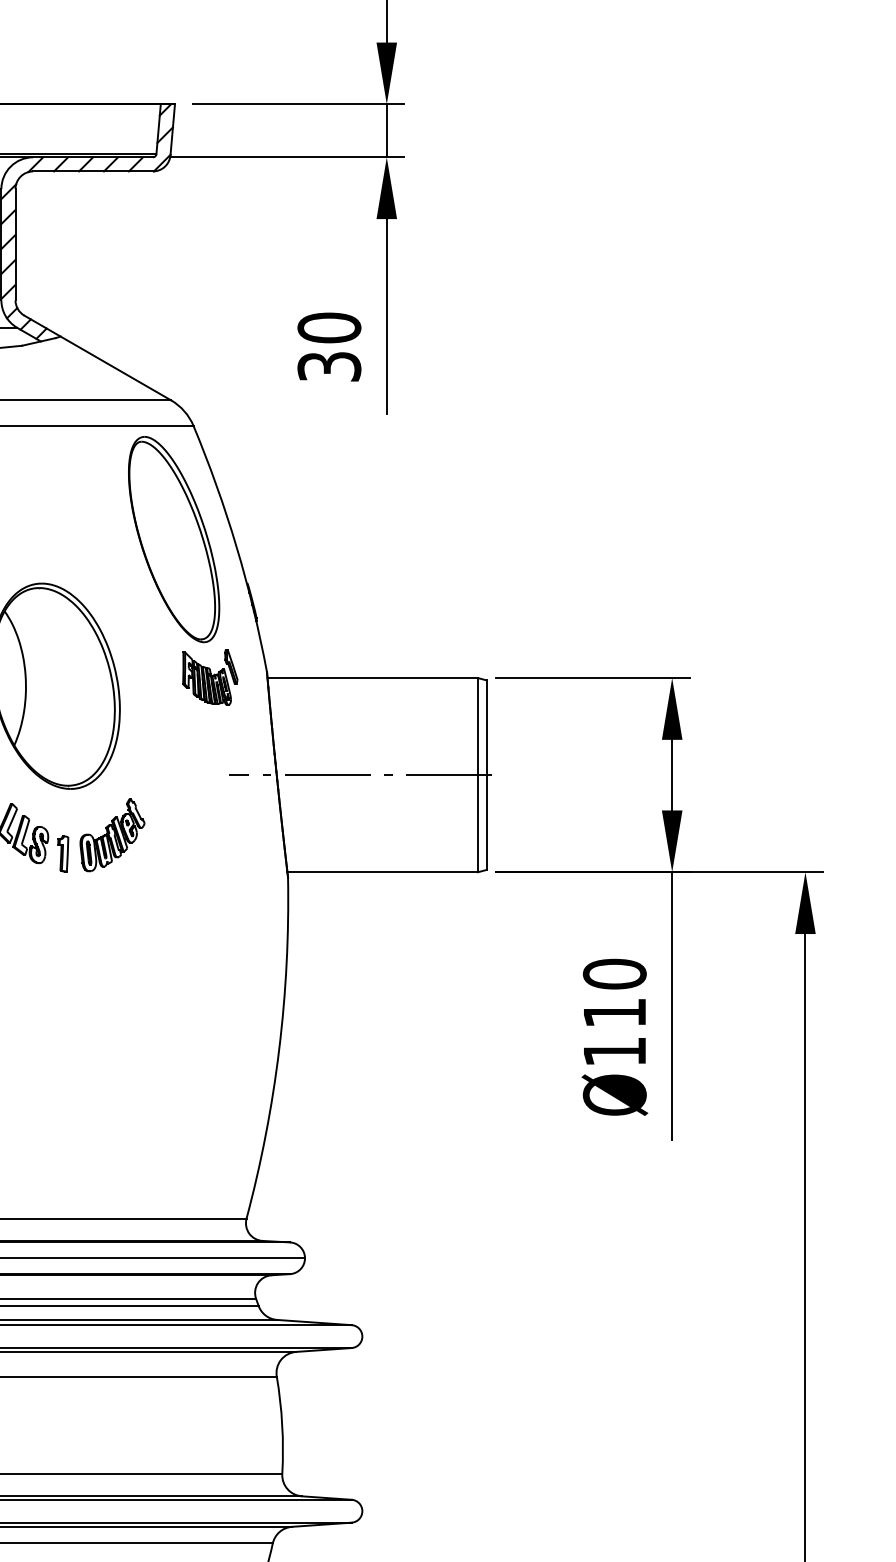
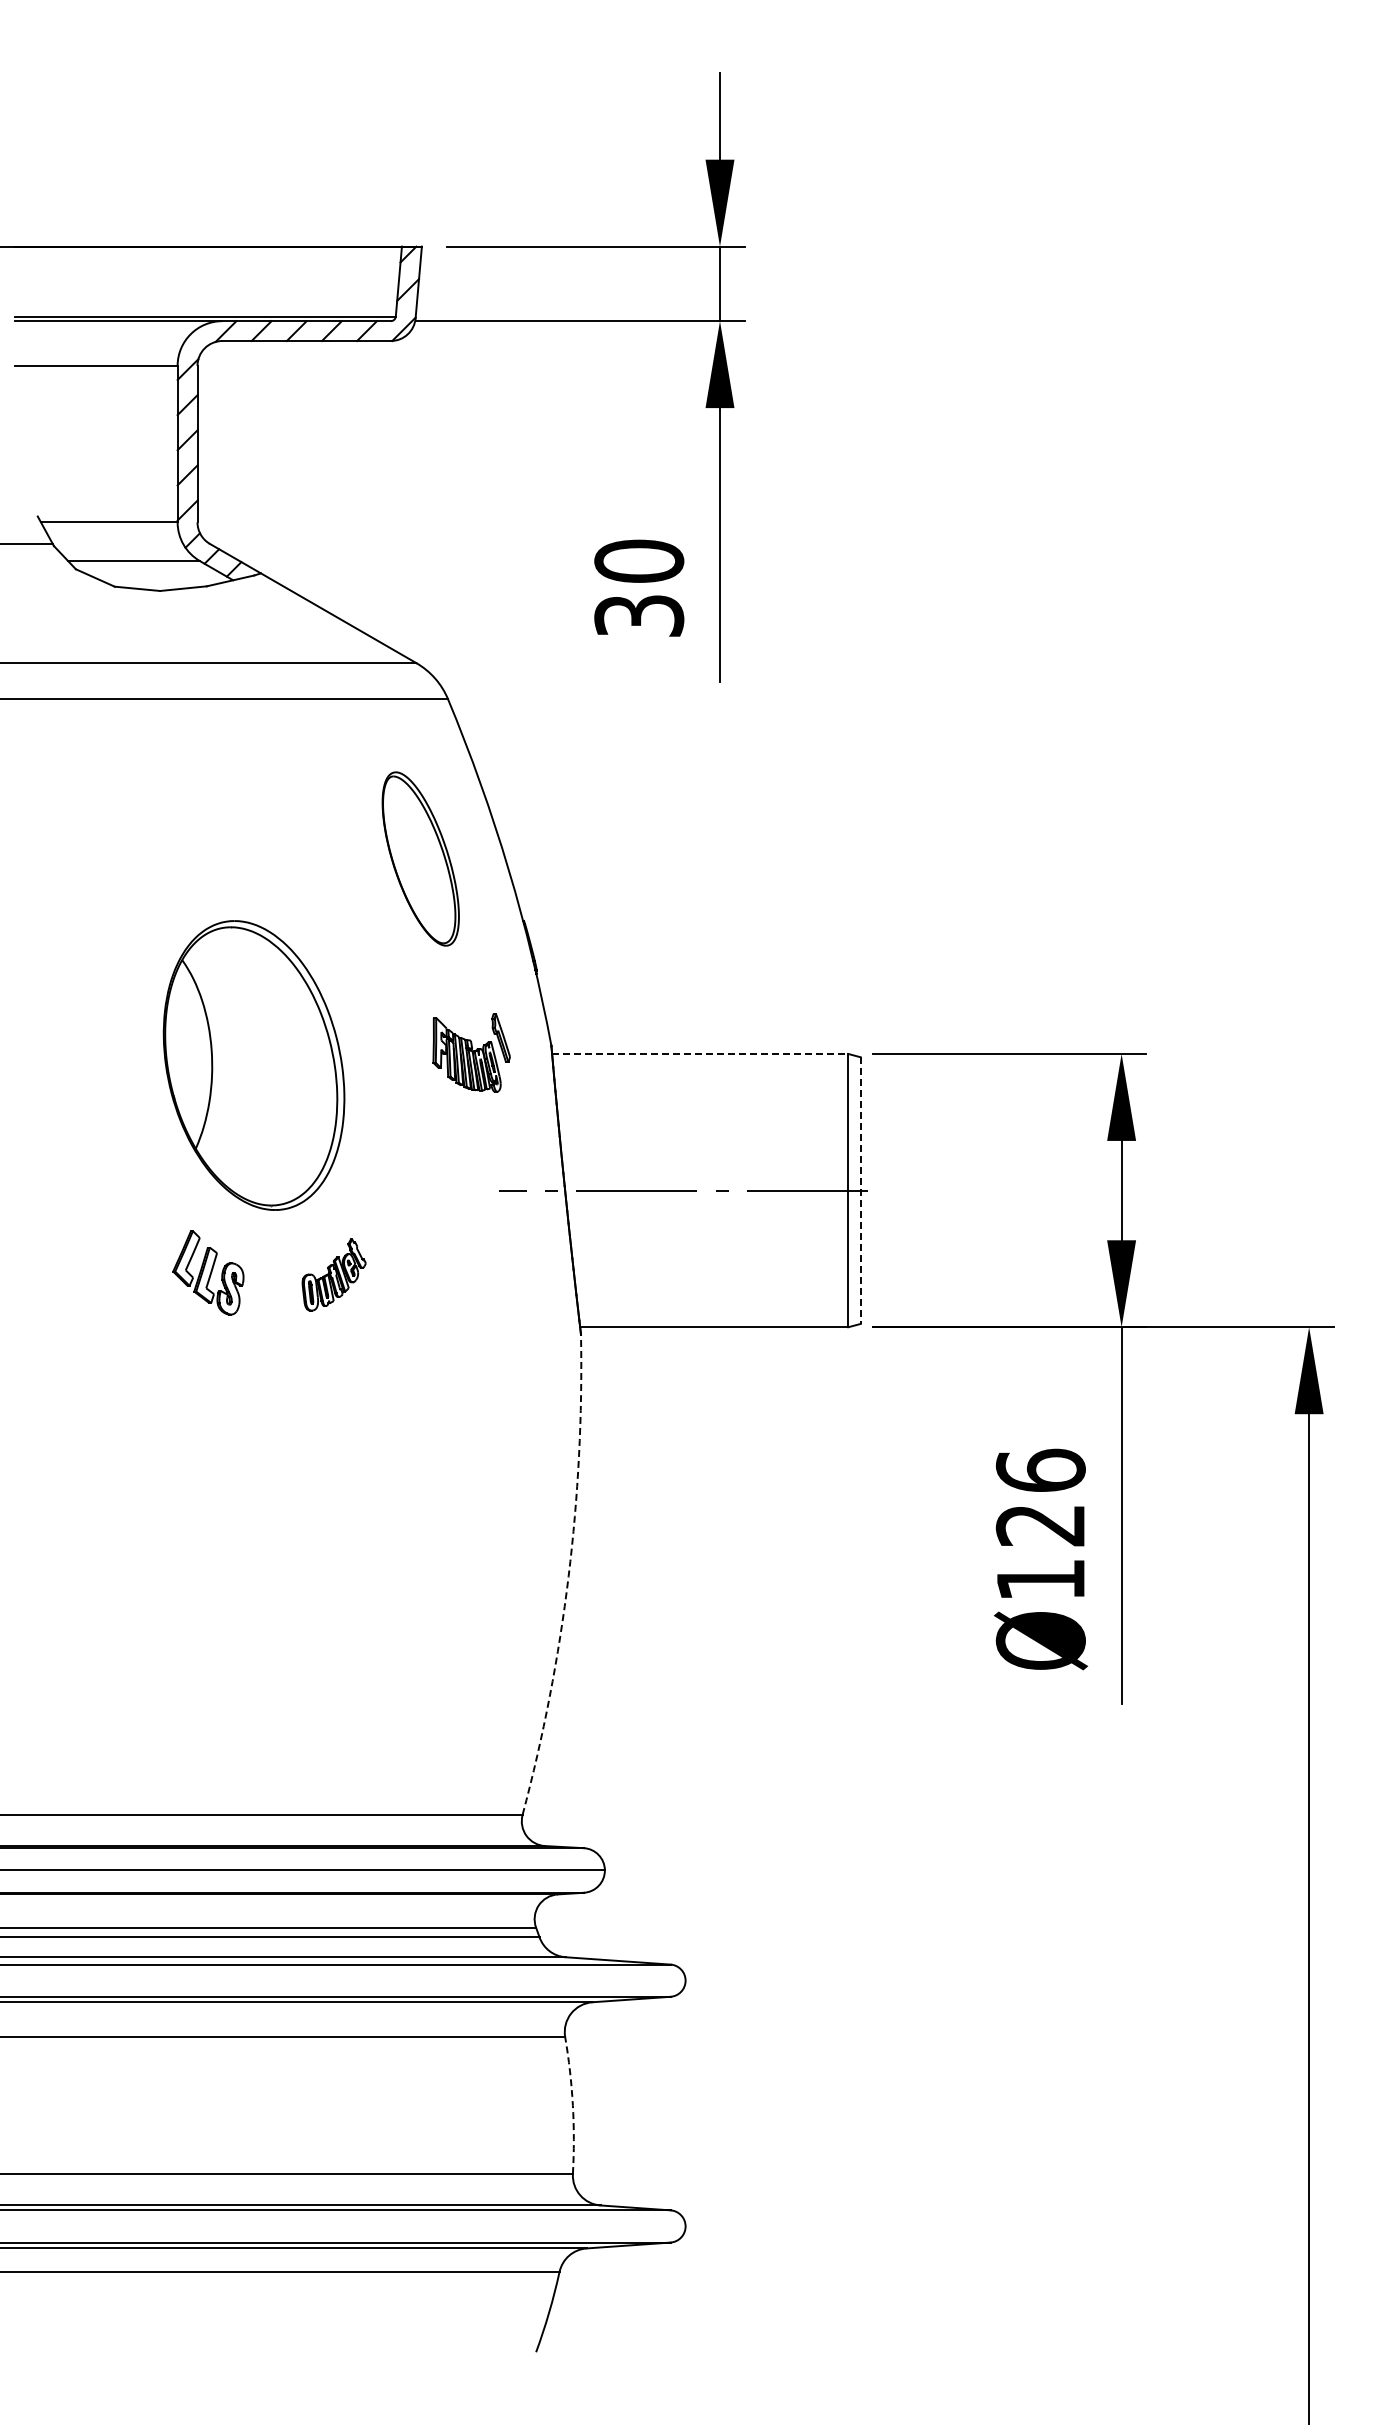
part: (173, 539) -> (420, 858), size x0.6
line: (372, 677) -> (700, 1053), solid -> dashed
line: (486, 775) -> (860, 1191), solid -> dashed
part: (112, 834) -> (334, 1274), size x0.7
part: (63, 853) -> (264, 1301), removed
text: (614, 993) -> (1040, 1497), Ø110 -> Ø126
arc: (279, 1049) -> (568, 1576), solid -> dashed
arc: (281, 1425) -> (572, 2105), solid -> dashed

